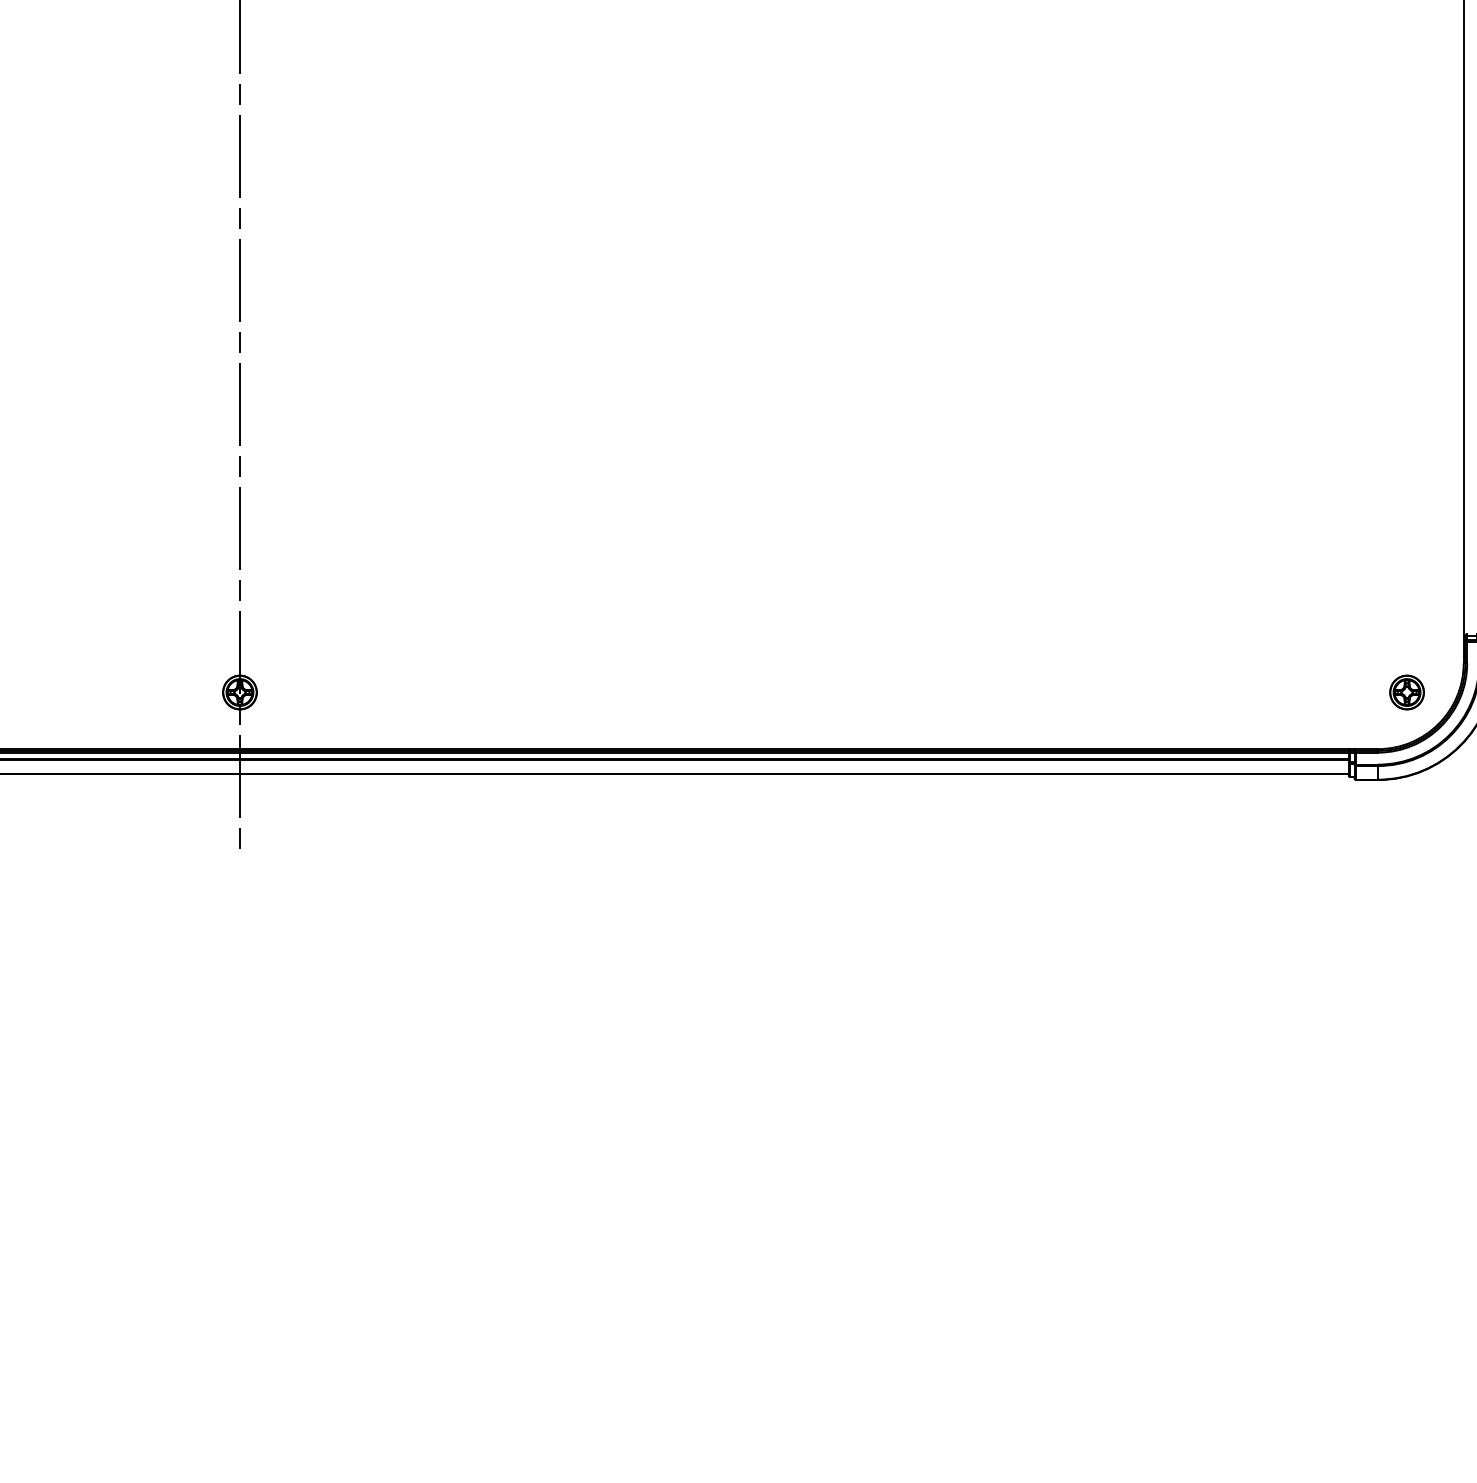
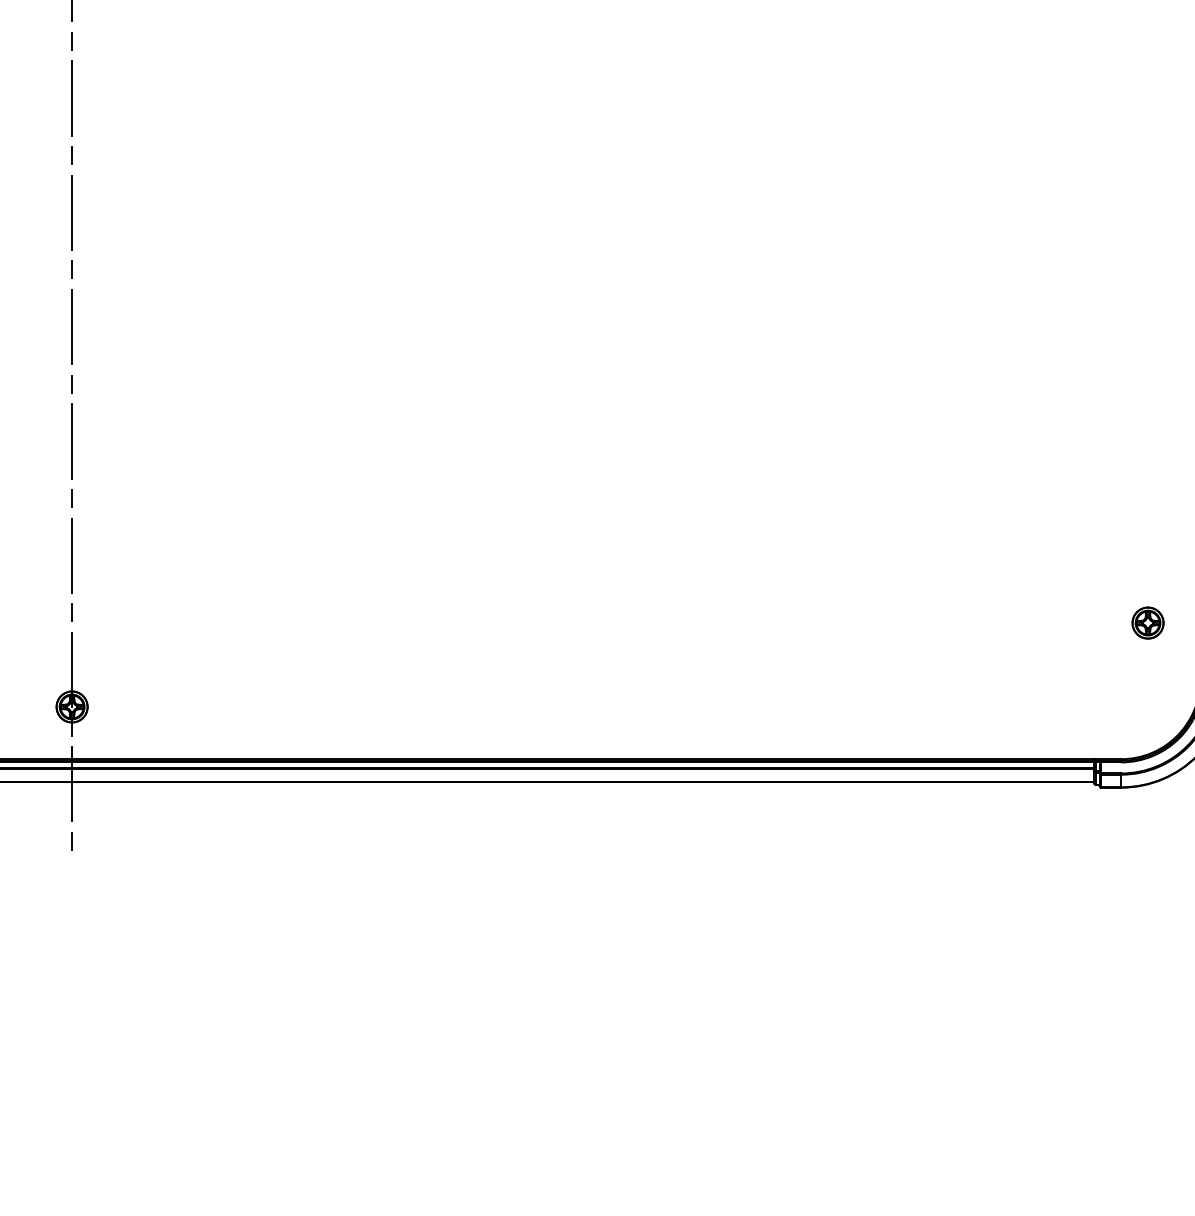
part: (1406, 692) -> (1147, 623), moved

